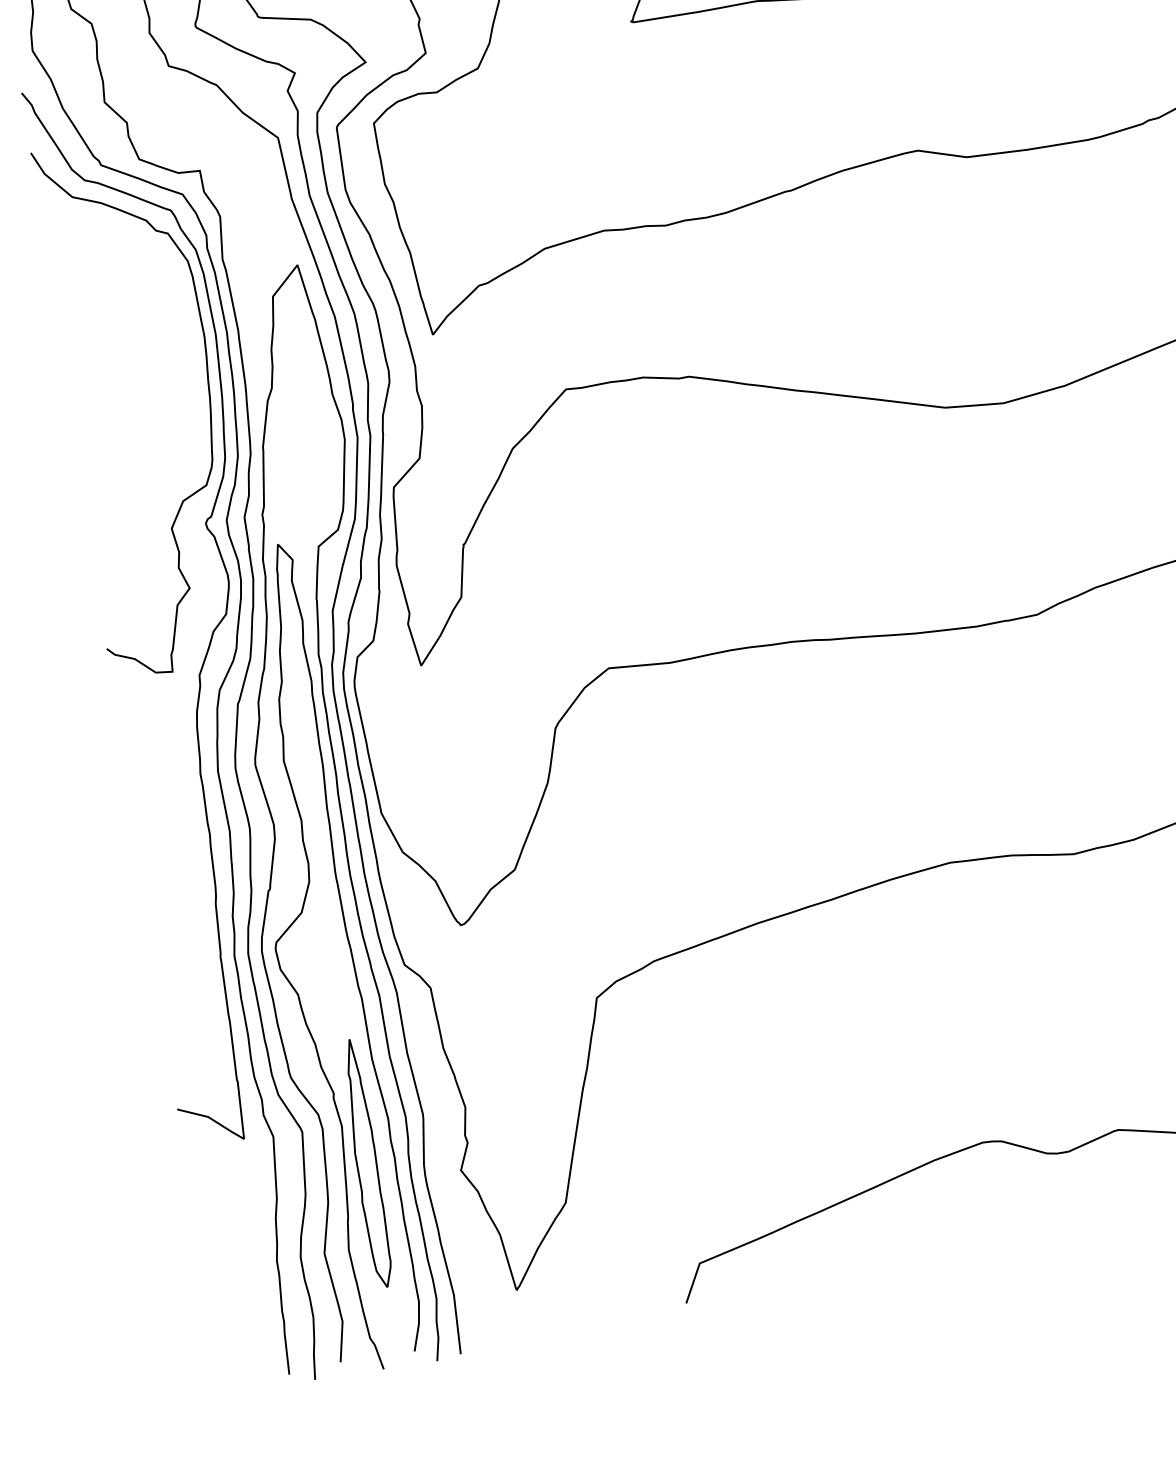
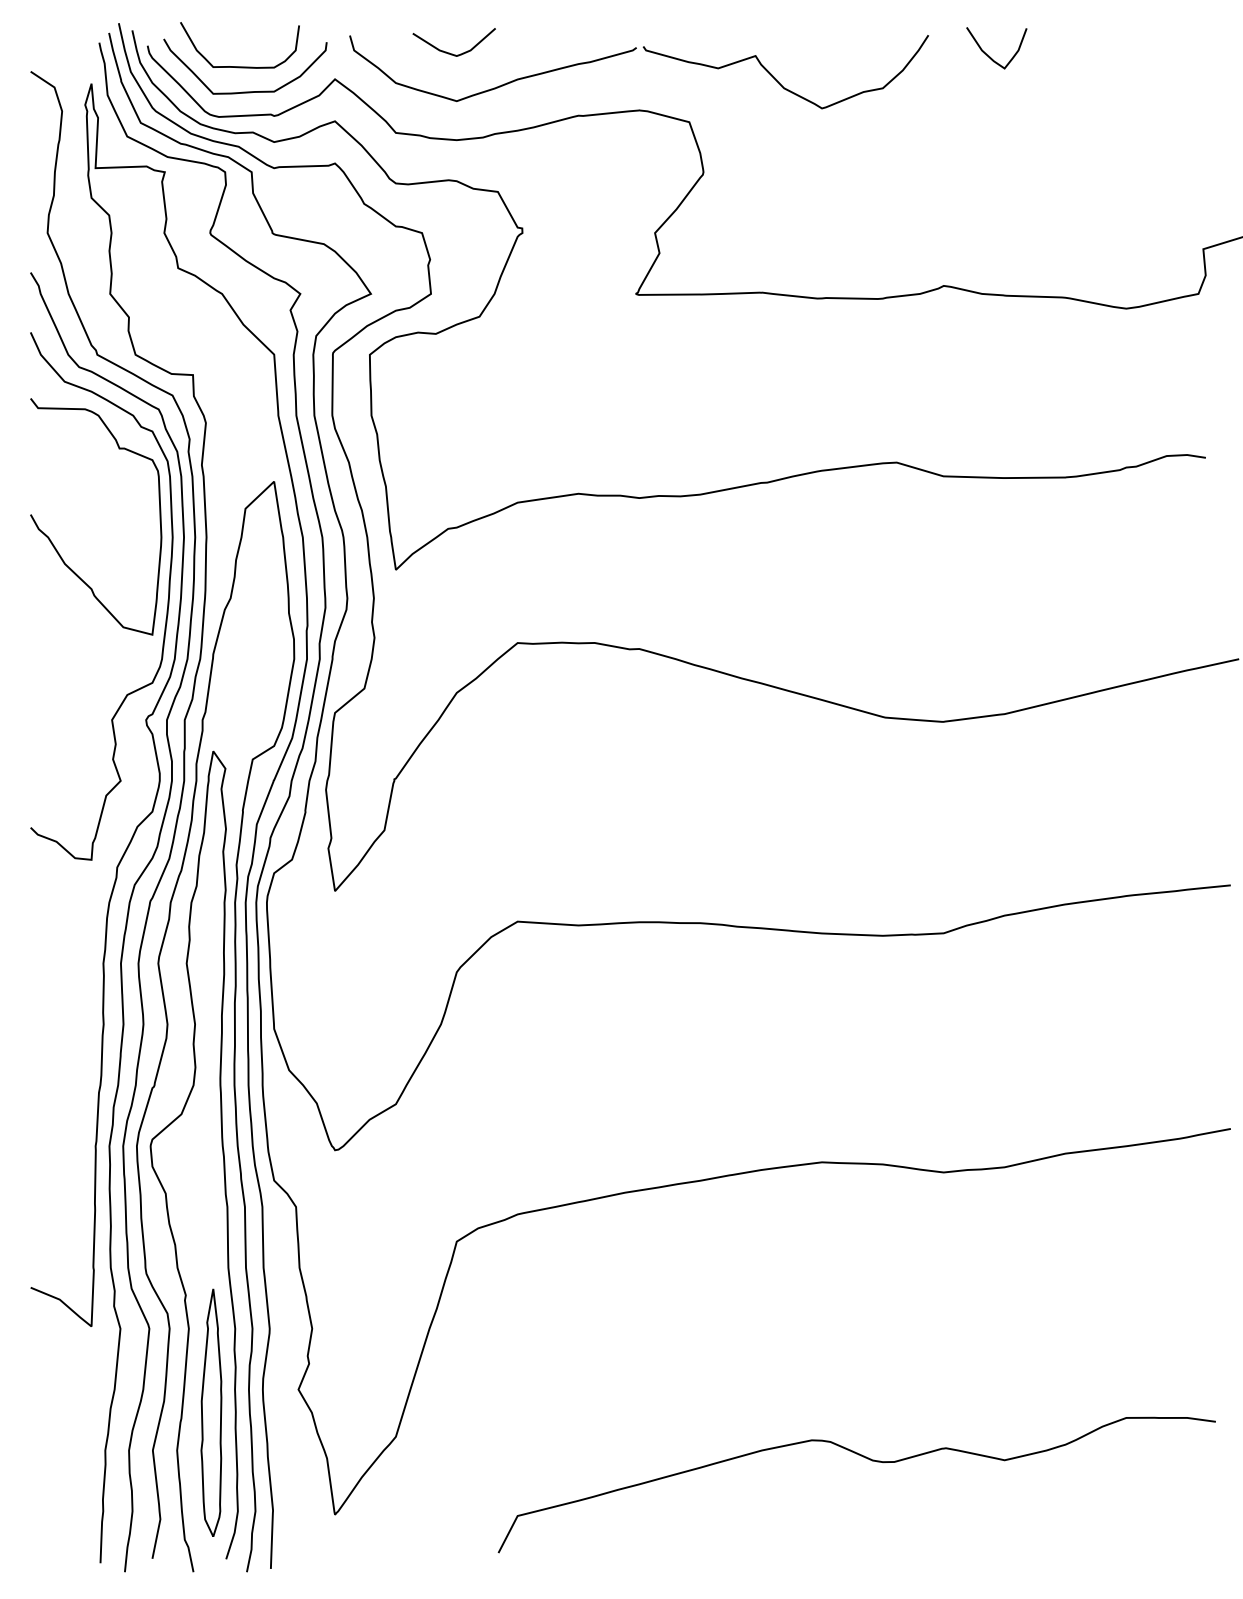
curve: (86, 360) -> (53, 543), added
part: (366, 1163) -> (211, 1412), moved

